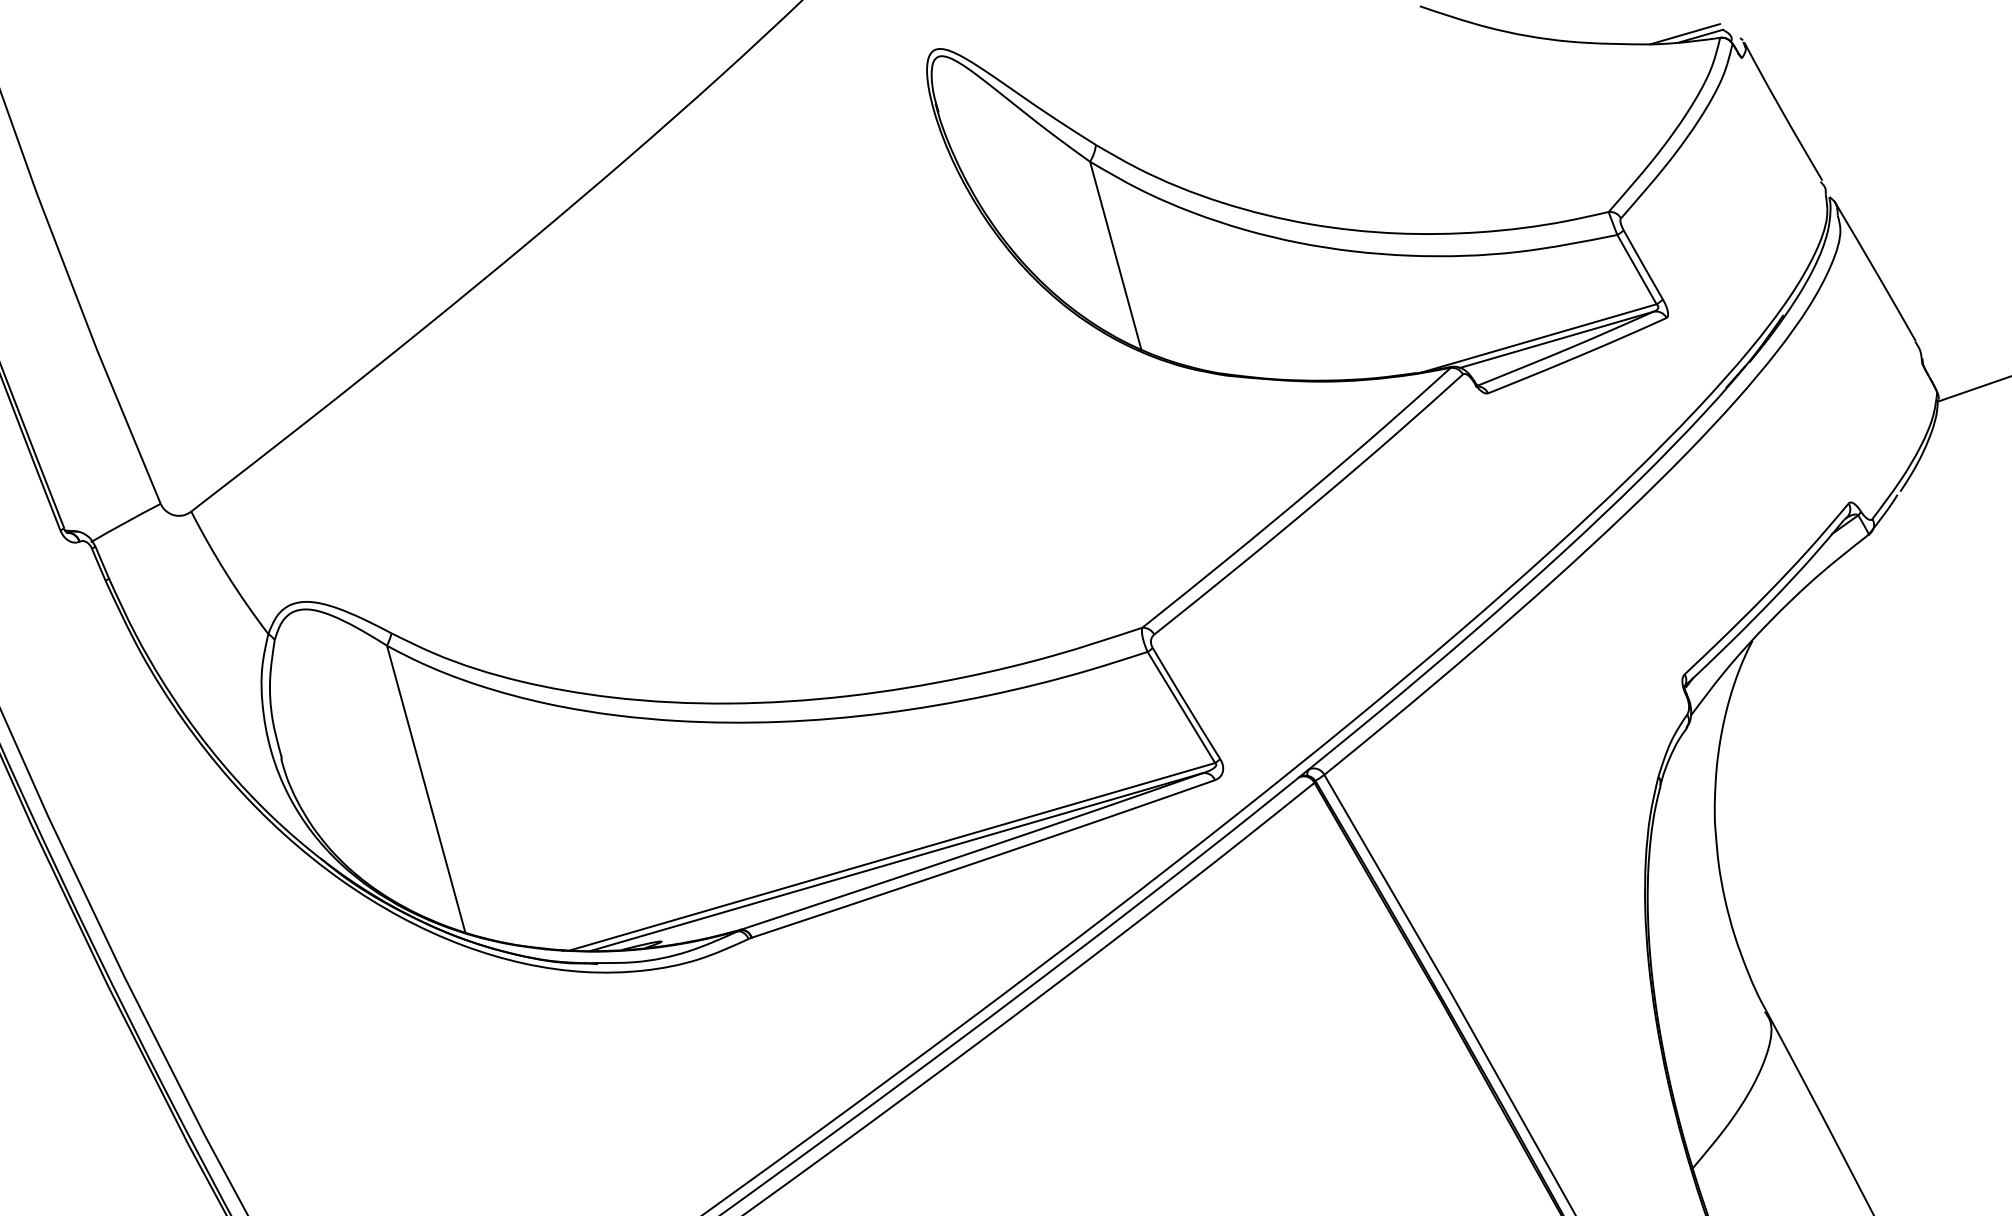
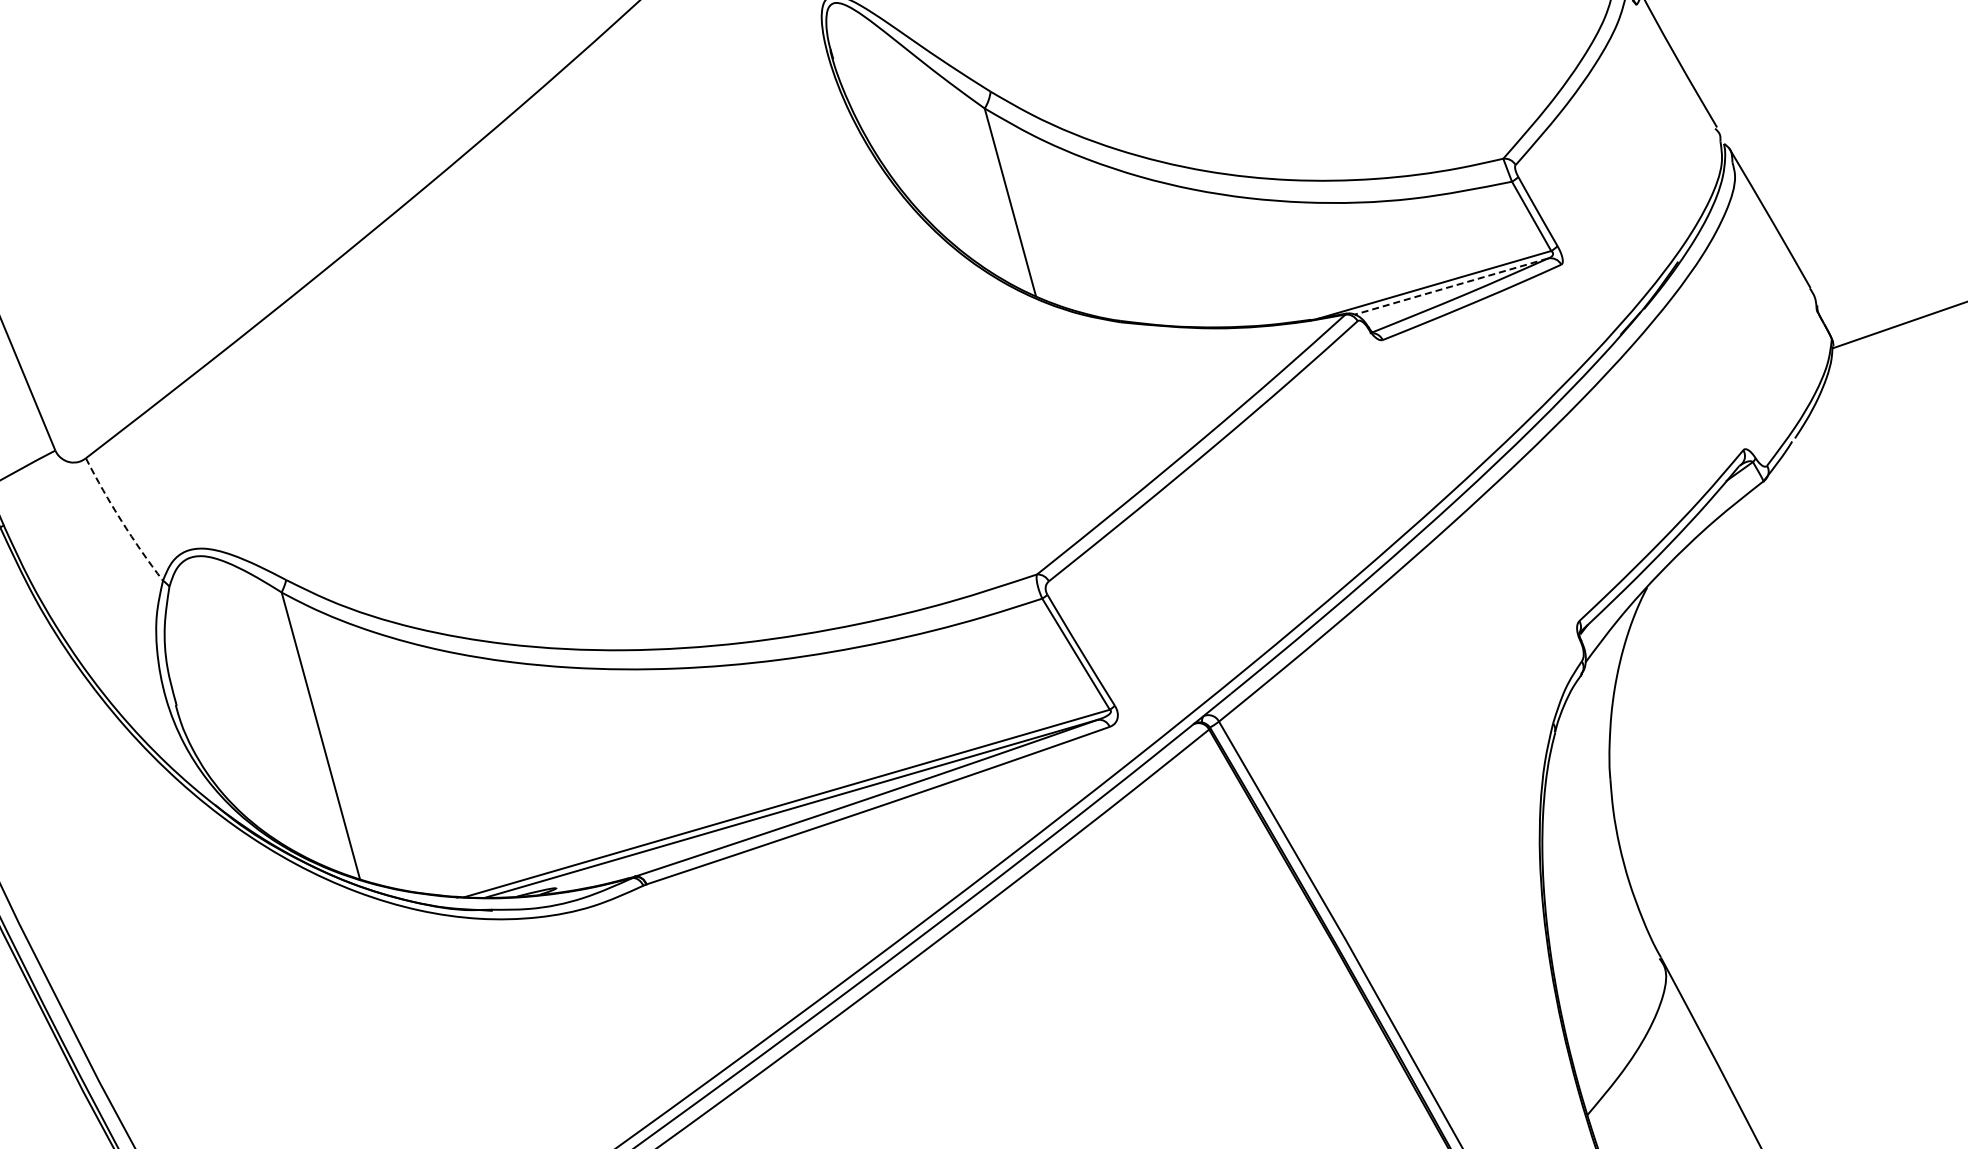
line: (1556, 339) -> (1451, 286), solid -> dashed
arc: (227, 574) -> (122, 521), solid -> dashed

